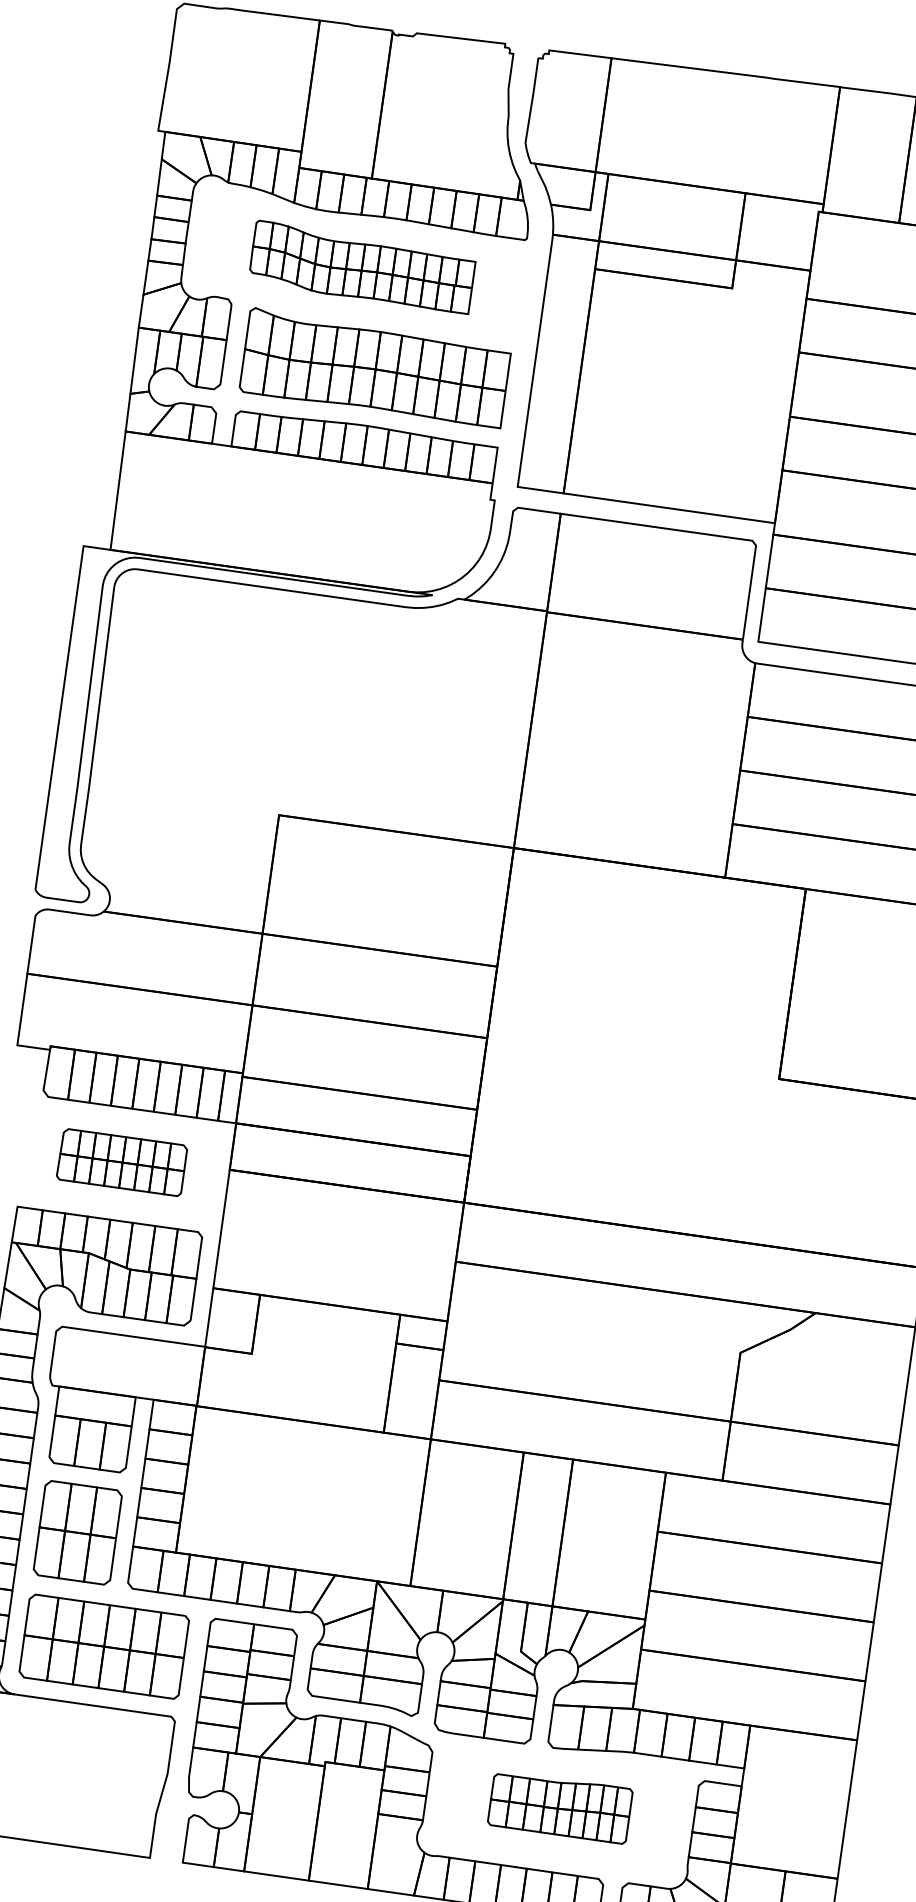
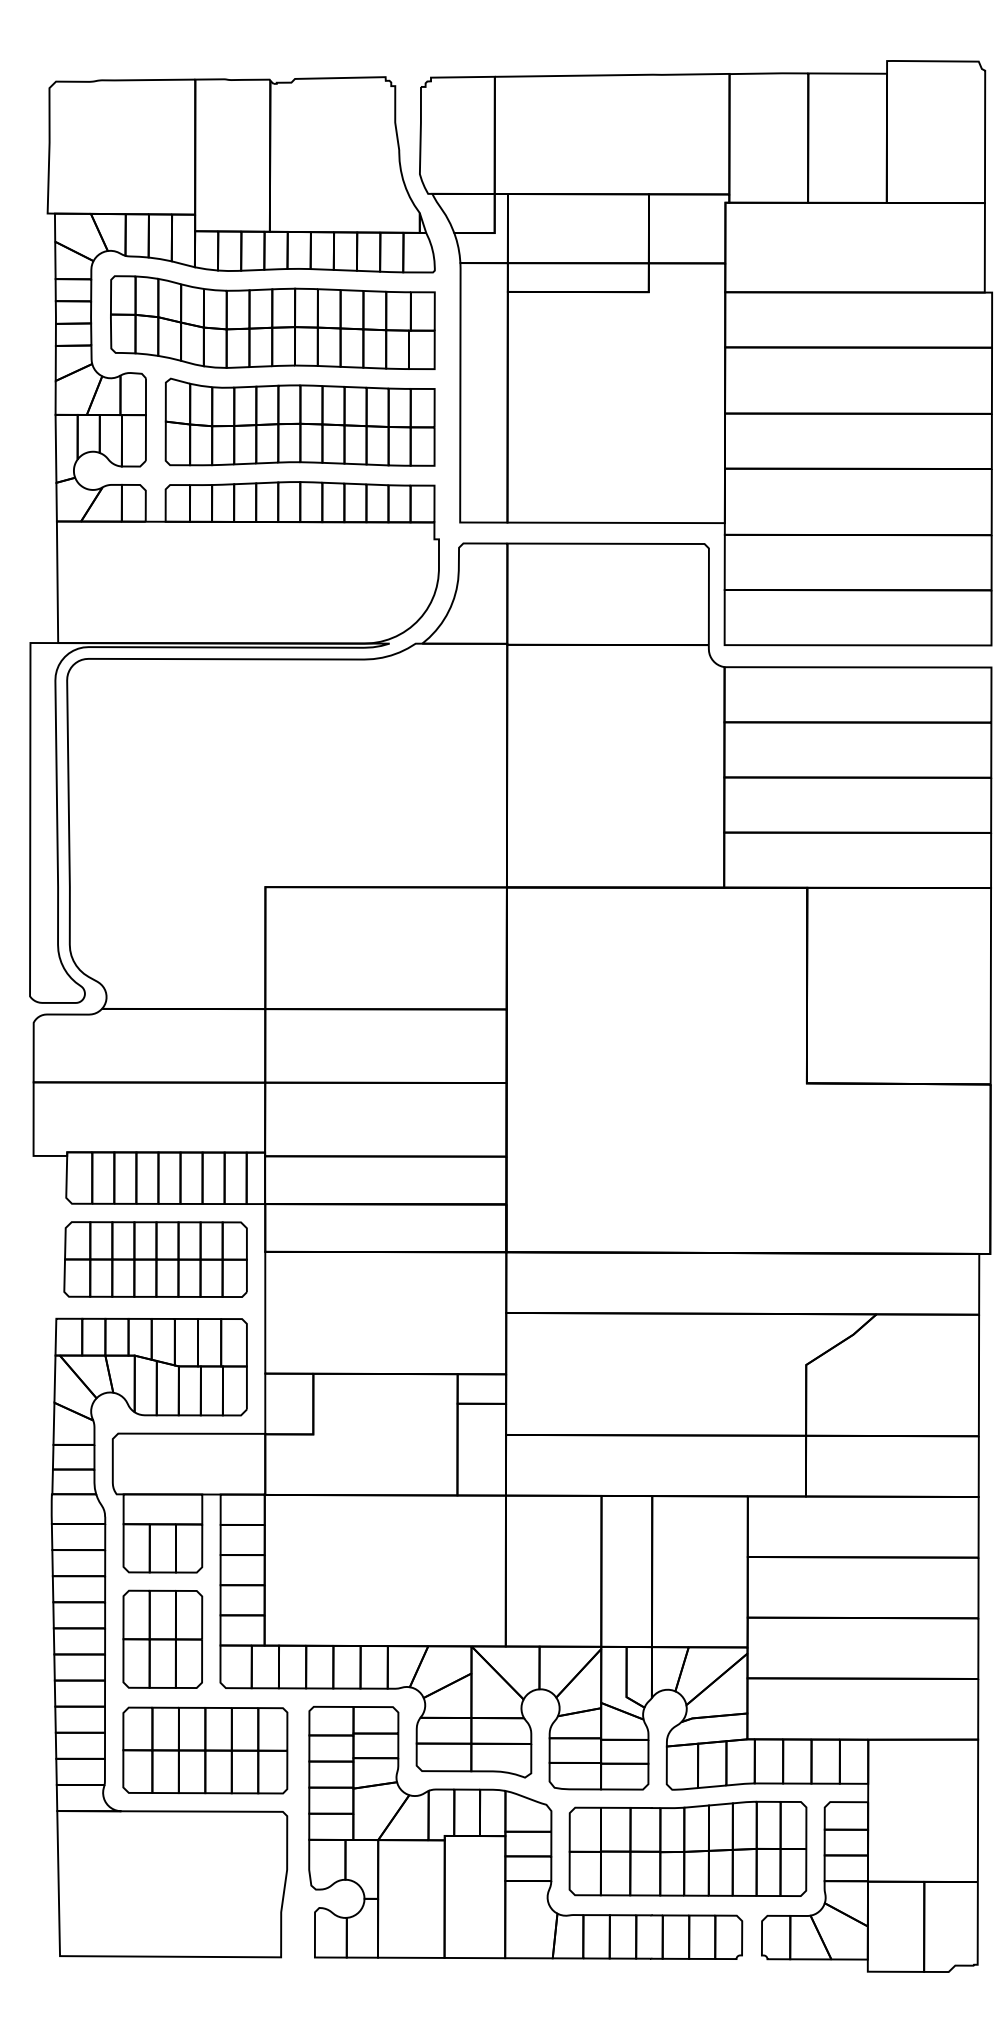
part: (362, 267) -> (272, 322), size x1.43
part: (121, 1162) -> (155, 1259), size x1.43
part: (559, 1806) -> (687, 1848), size x1.67

